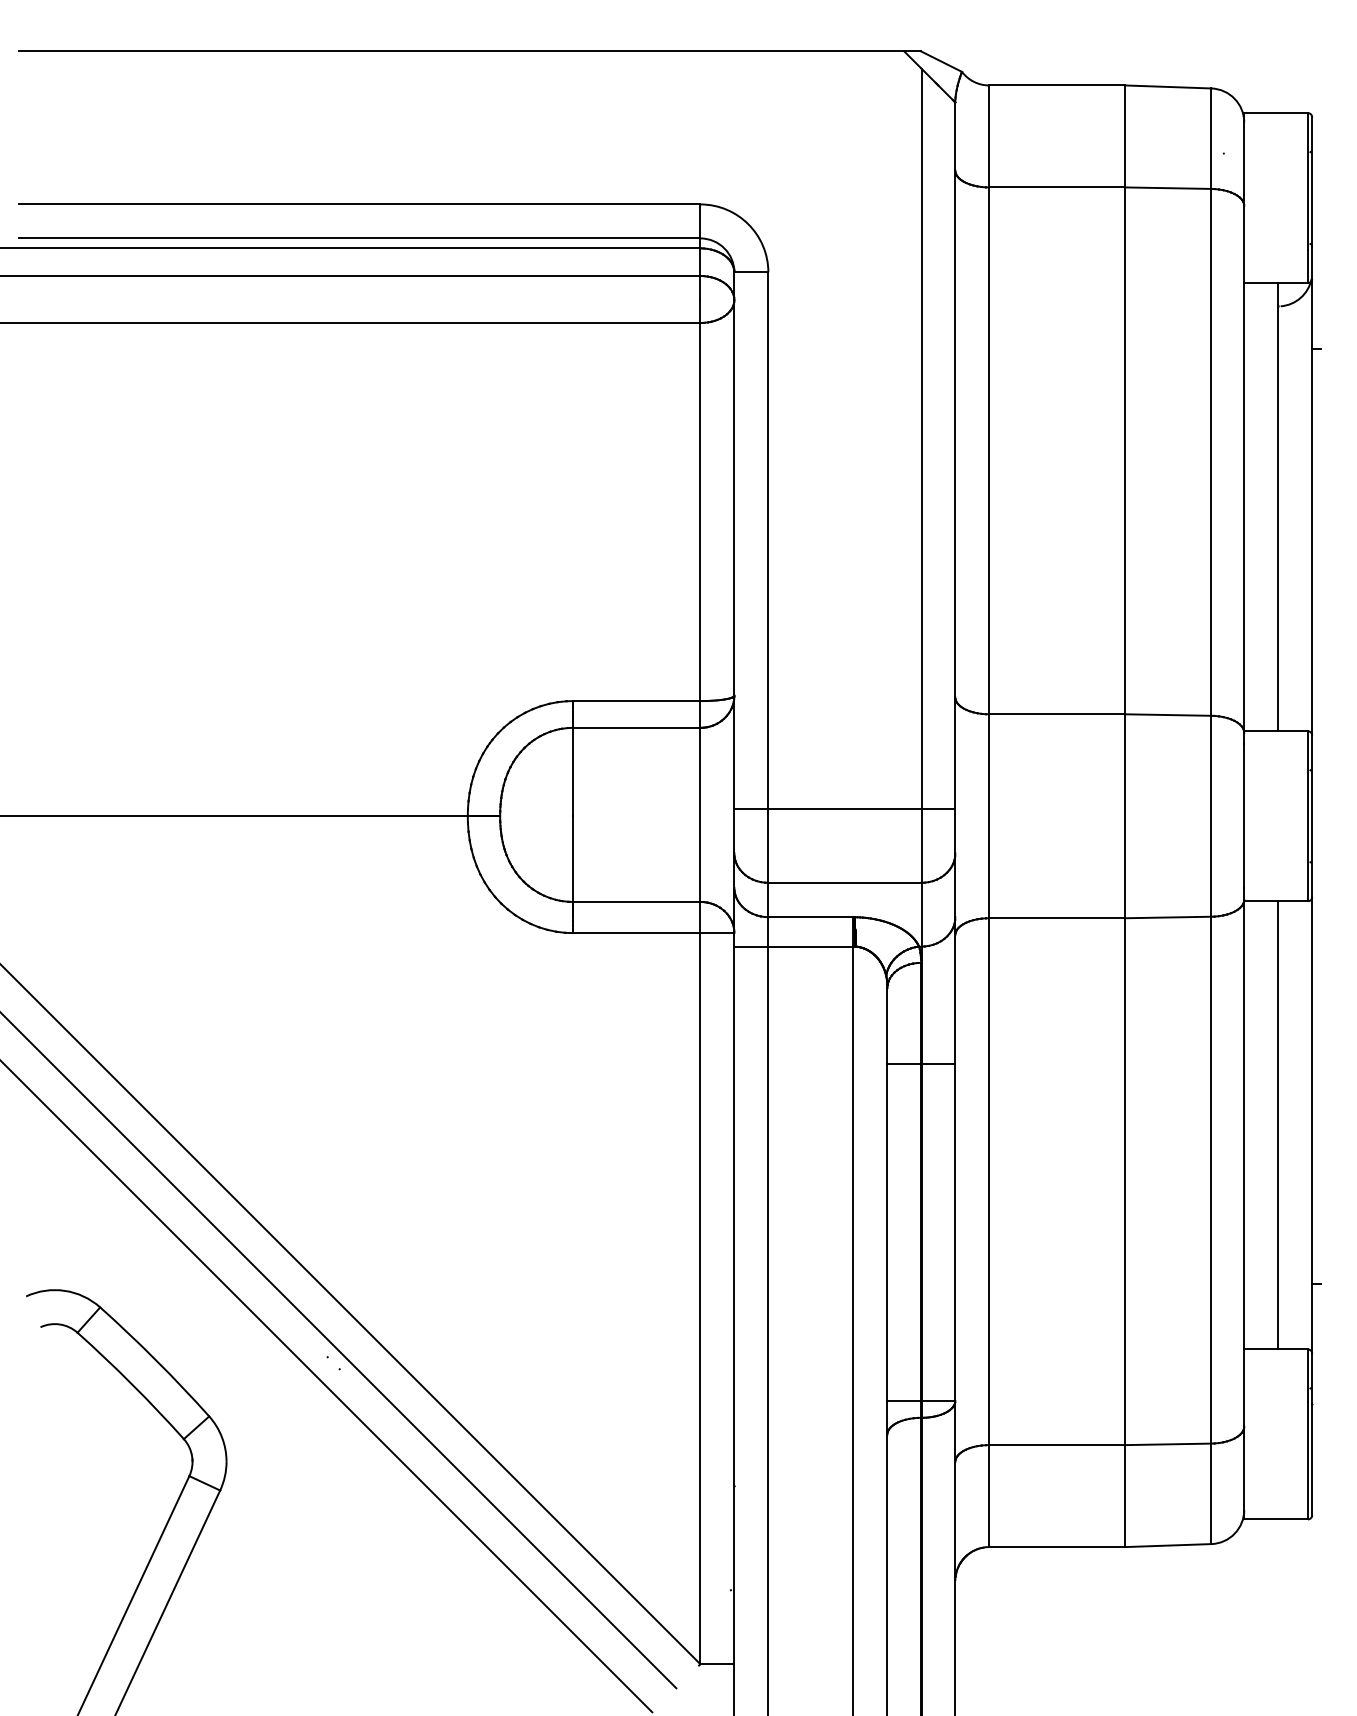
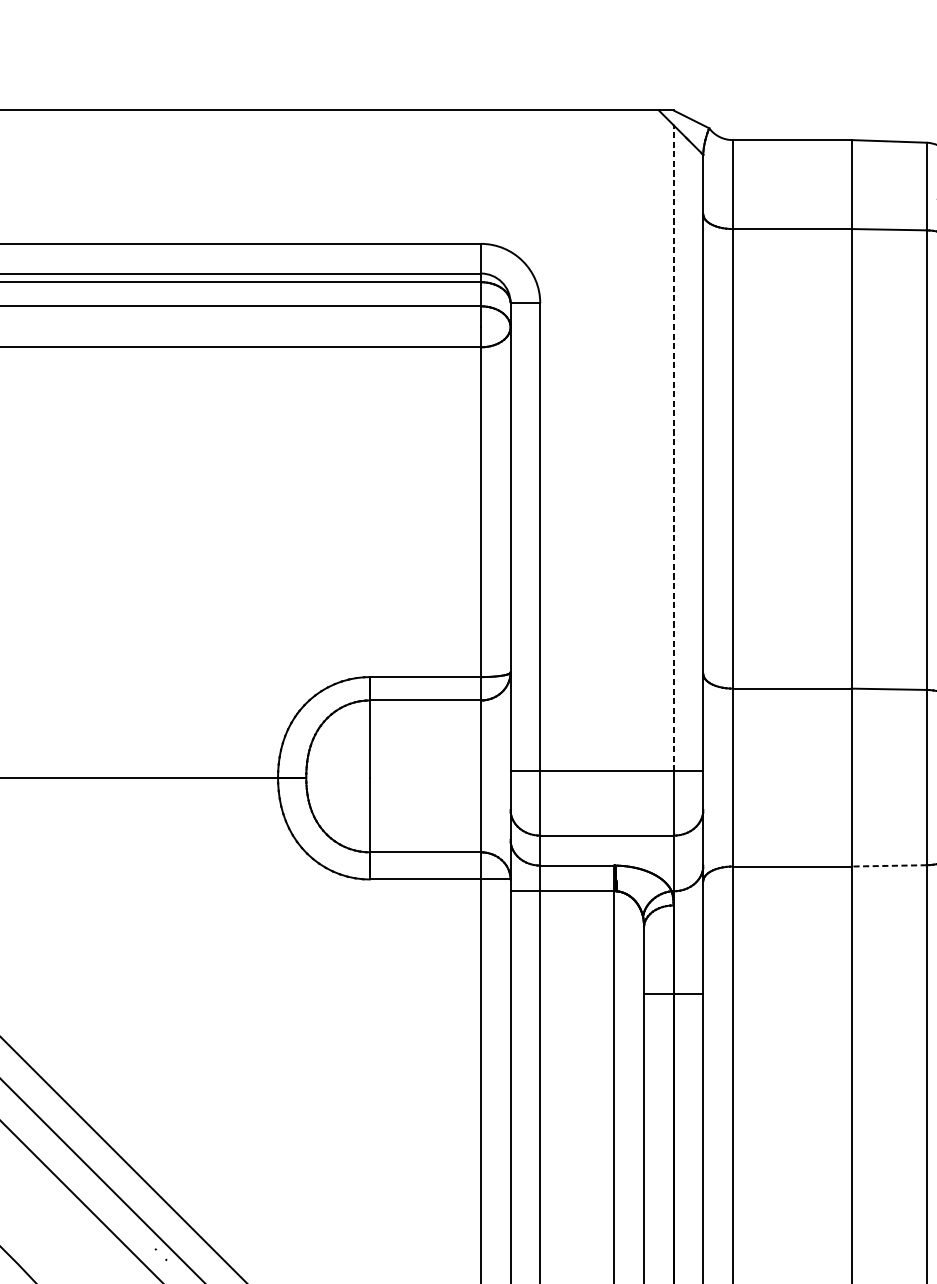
line: (921, 438) -> (673, 448), solid -> dashed
line: (1167, 917) -> (888, 865), solid -> dashed

